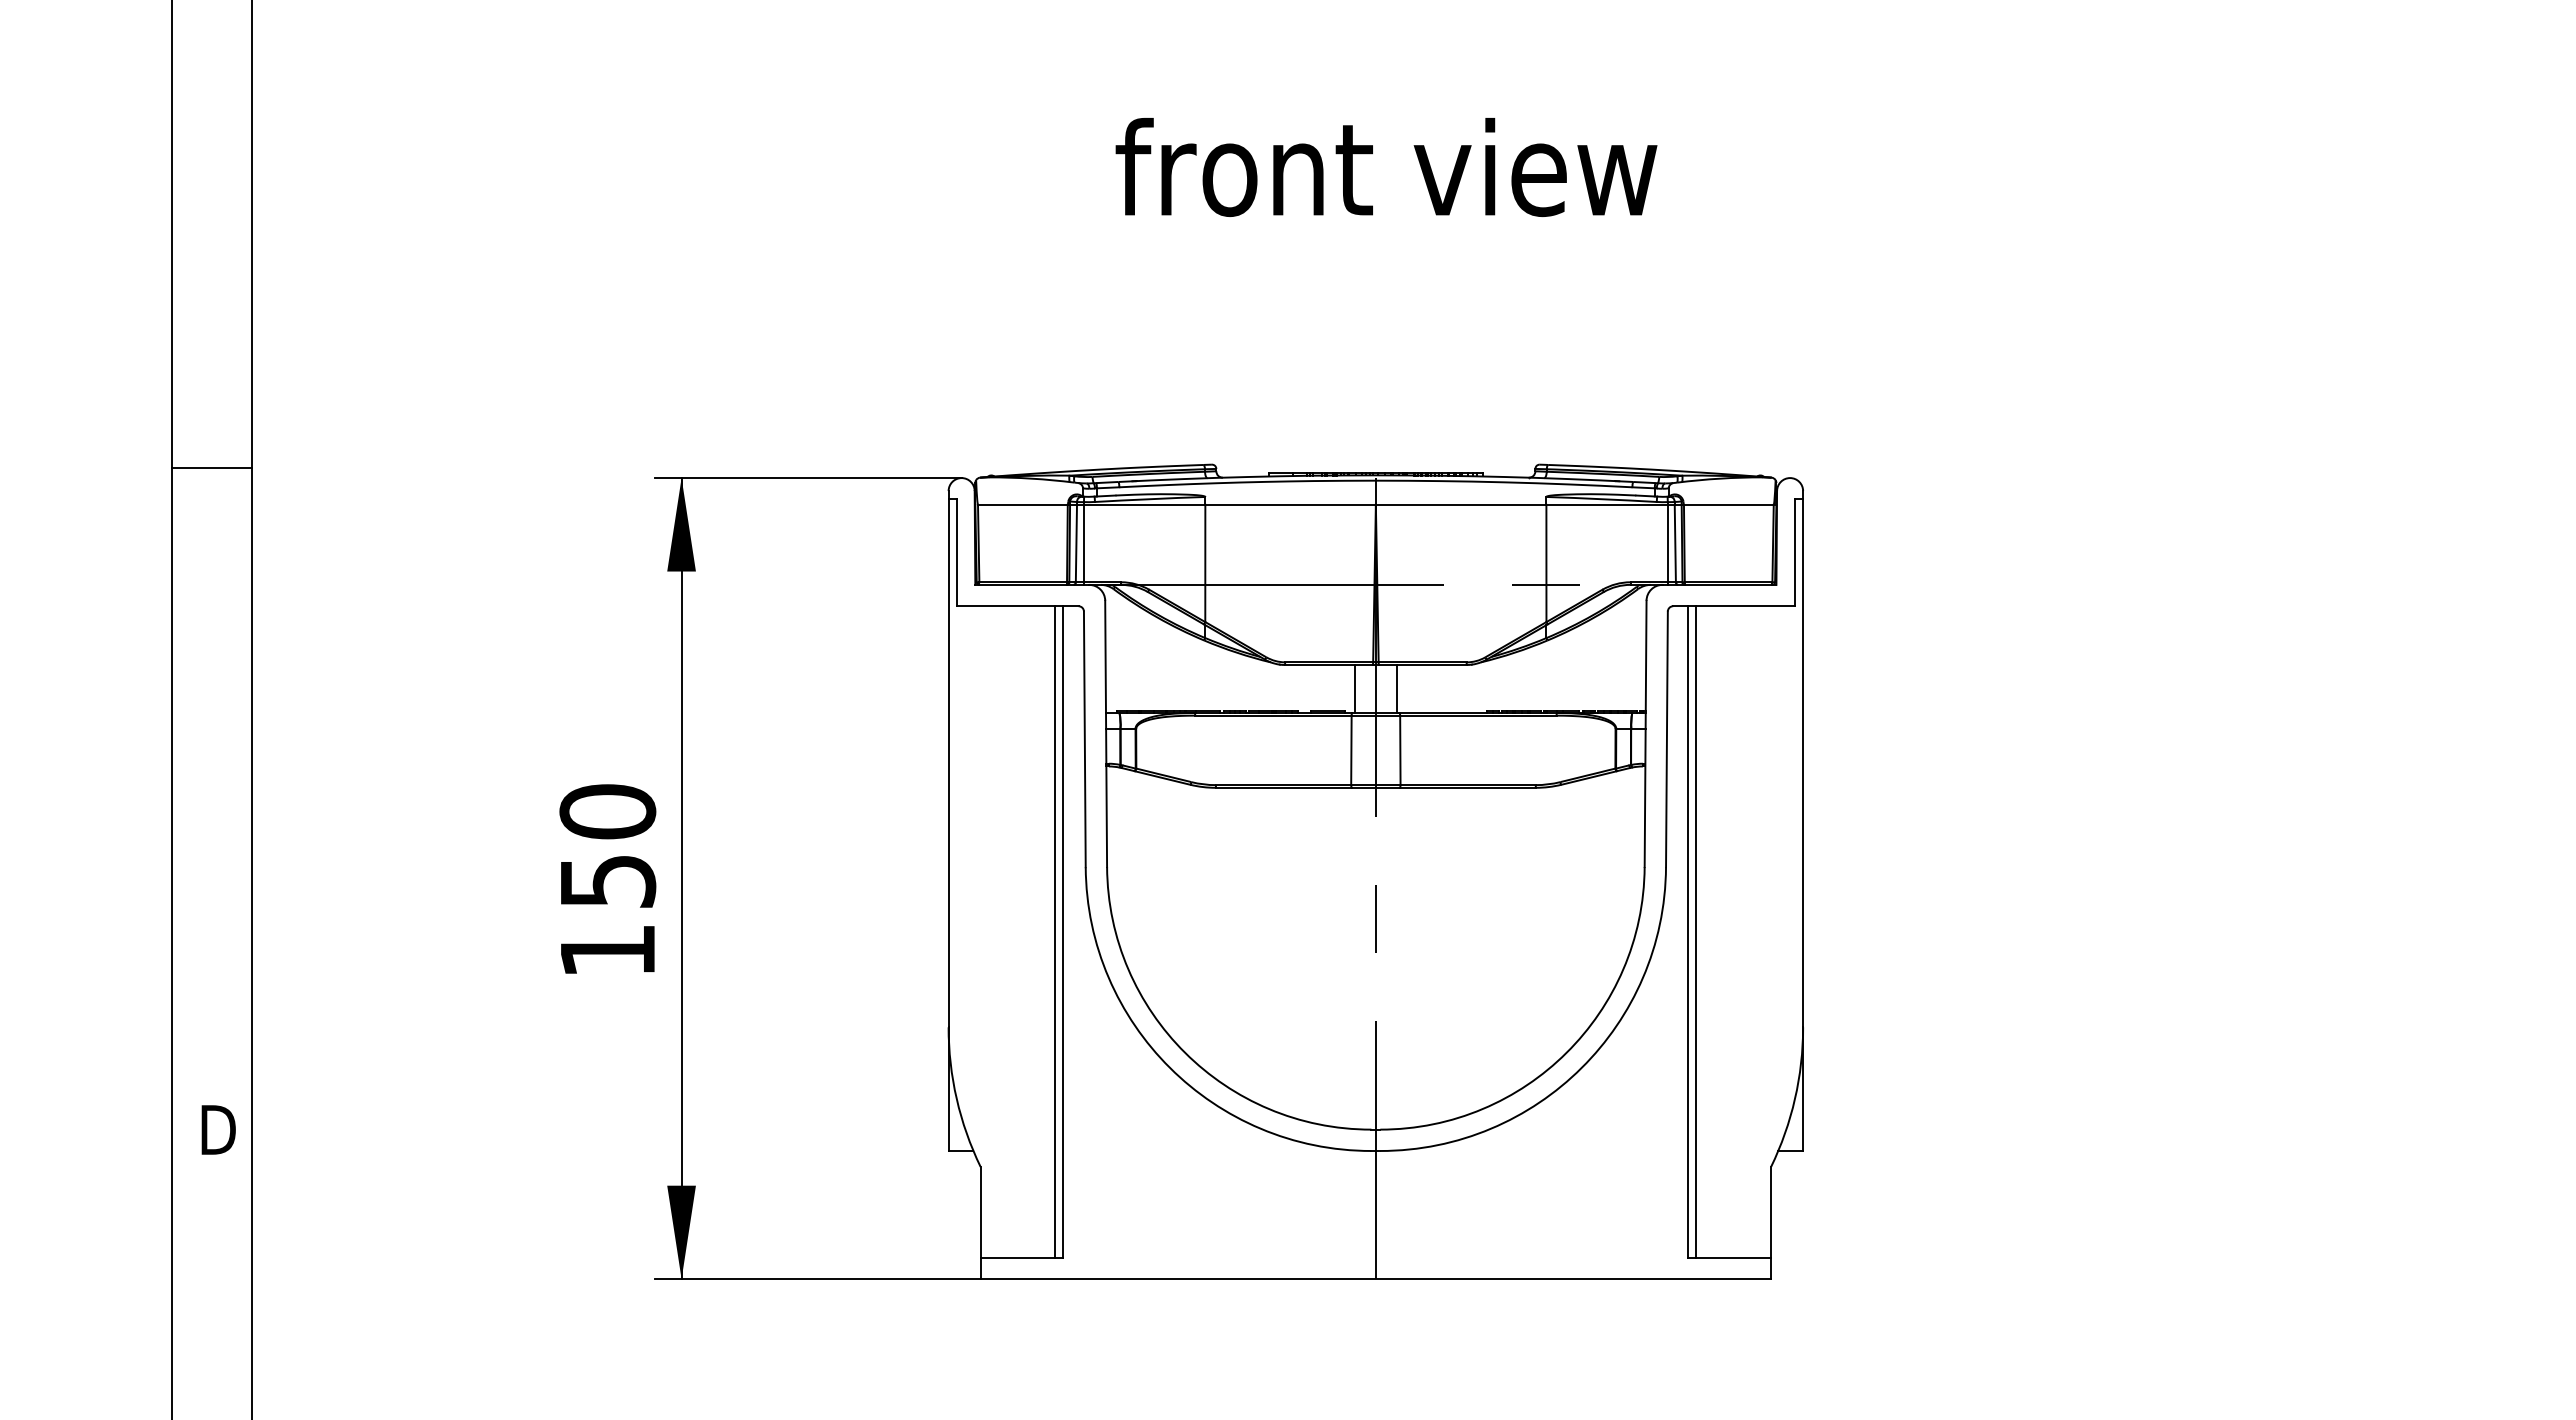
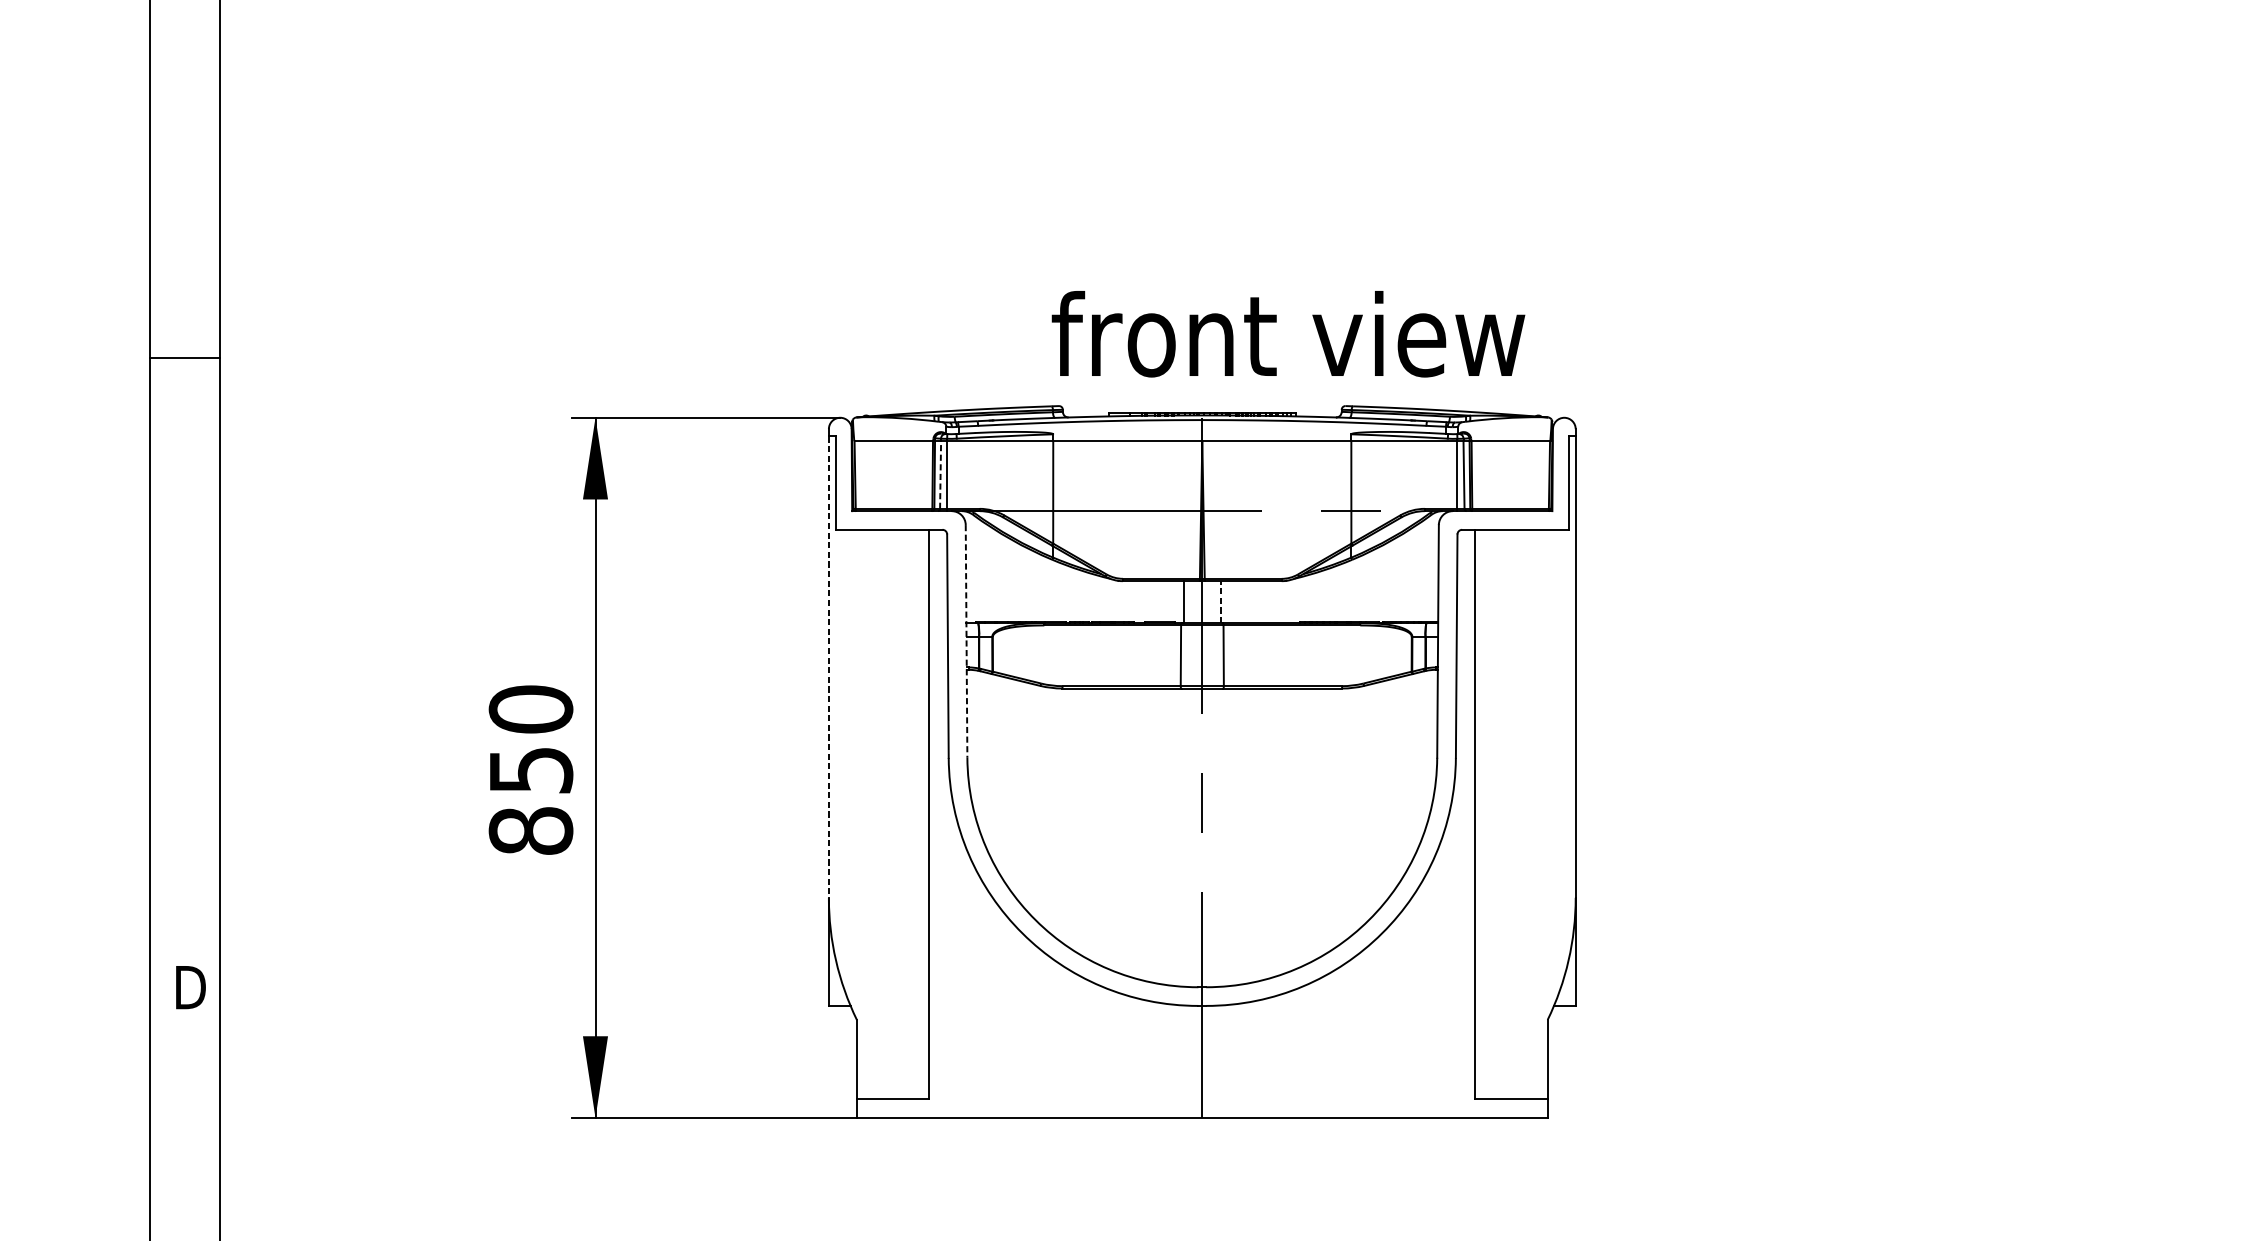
text: (1386, 167) -> (1288, 334), moved
line: (211, 468) -> (184, 357), moved
line: (1076, 543) -> (940, 474), solid -> dashed
line: (1397, 688) -> (1221, 601), solid -> dashed
line: (1106, 734) -> (966, 641), solid -> dashed
line: (948, 763) -> (828, 667), solid -> dashed
line: (1055, 931) -> (922, 814), removed
line: (1696, 931) -> (1482, 814), removed
text: (607, 950) -> (530, 830), 150 -> 850

